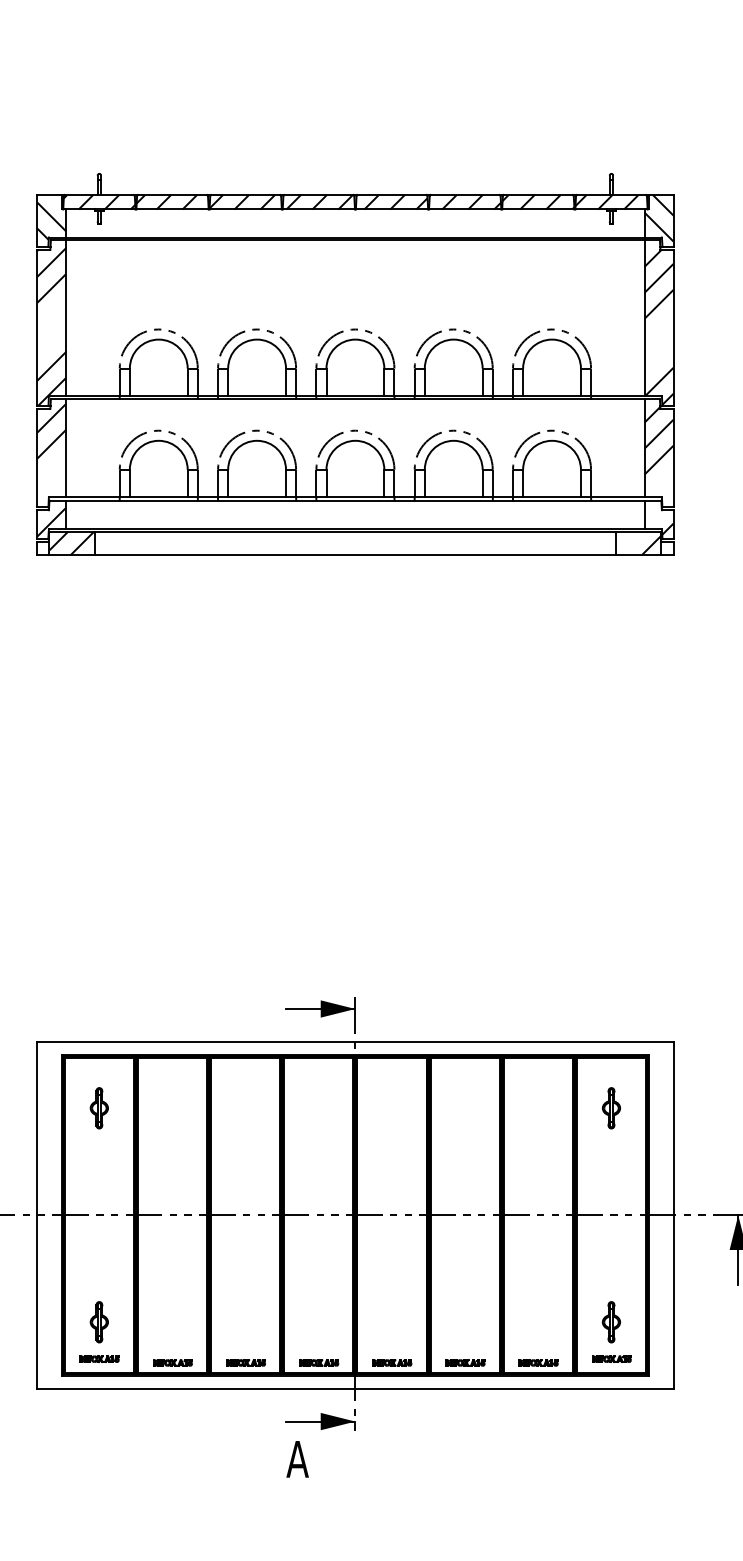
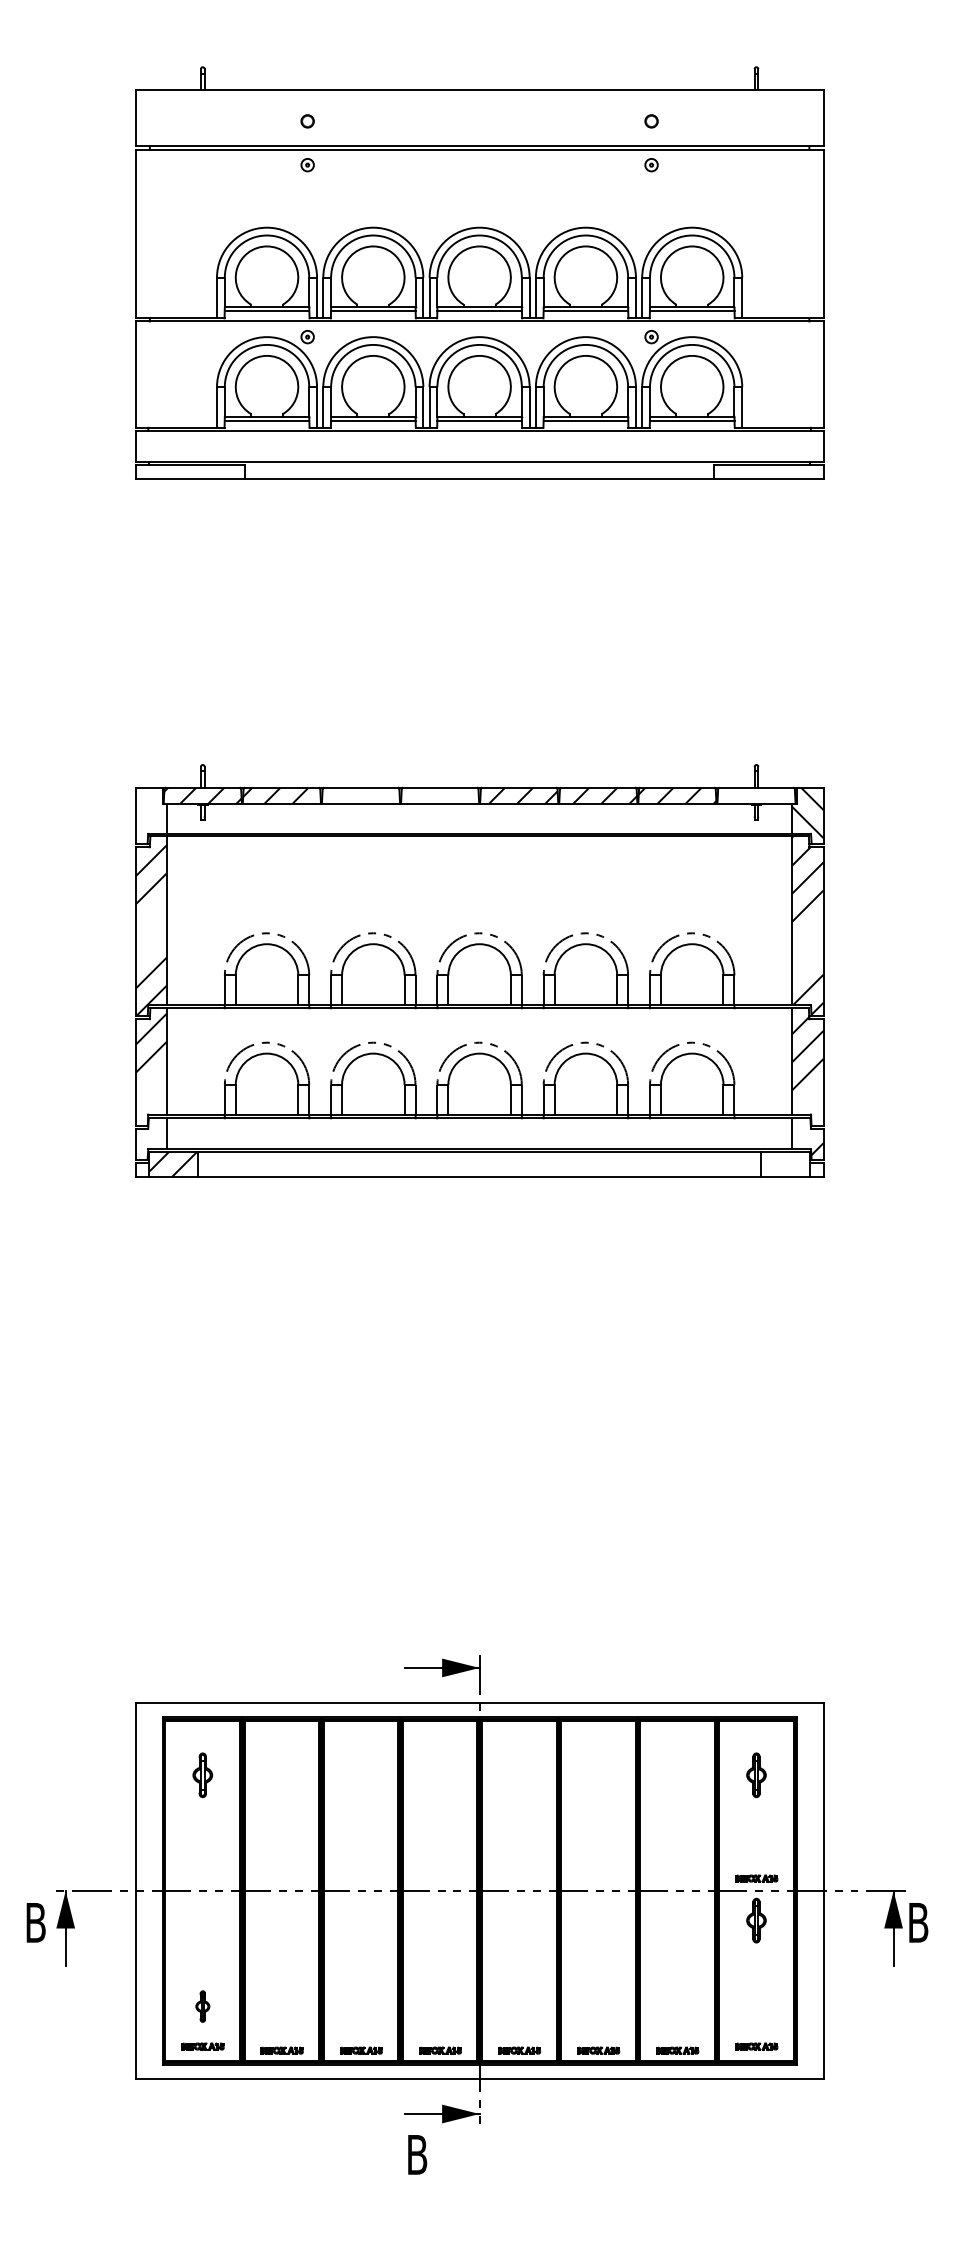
hatch: (241, 202) -> (356, 795), removed
hatch: (319, 202) -> (440, 795), removed
hatch: (606, 202) -> (751, 795), removed
hatch: (51, 221) -> (150, 816), removed
hatch: (51, 522) -> (150, 1141), removed
hatch: (651, 545) -> (799, 1166), removed
part: (611, 1203) -> (756, 1878), added
part: (99, 1322) -> (202, 2006), size x0.7
part: (611, 1322) -> (756, 1920), moved
text: (297, 1459) -> (417, 2154), A -> B

